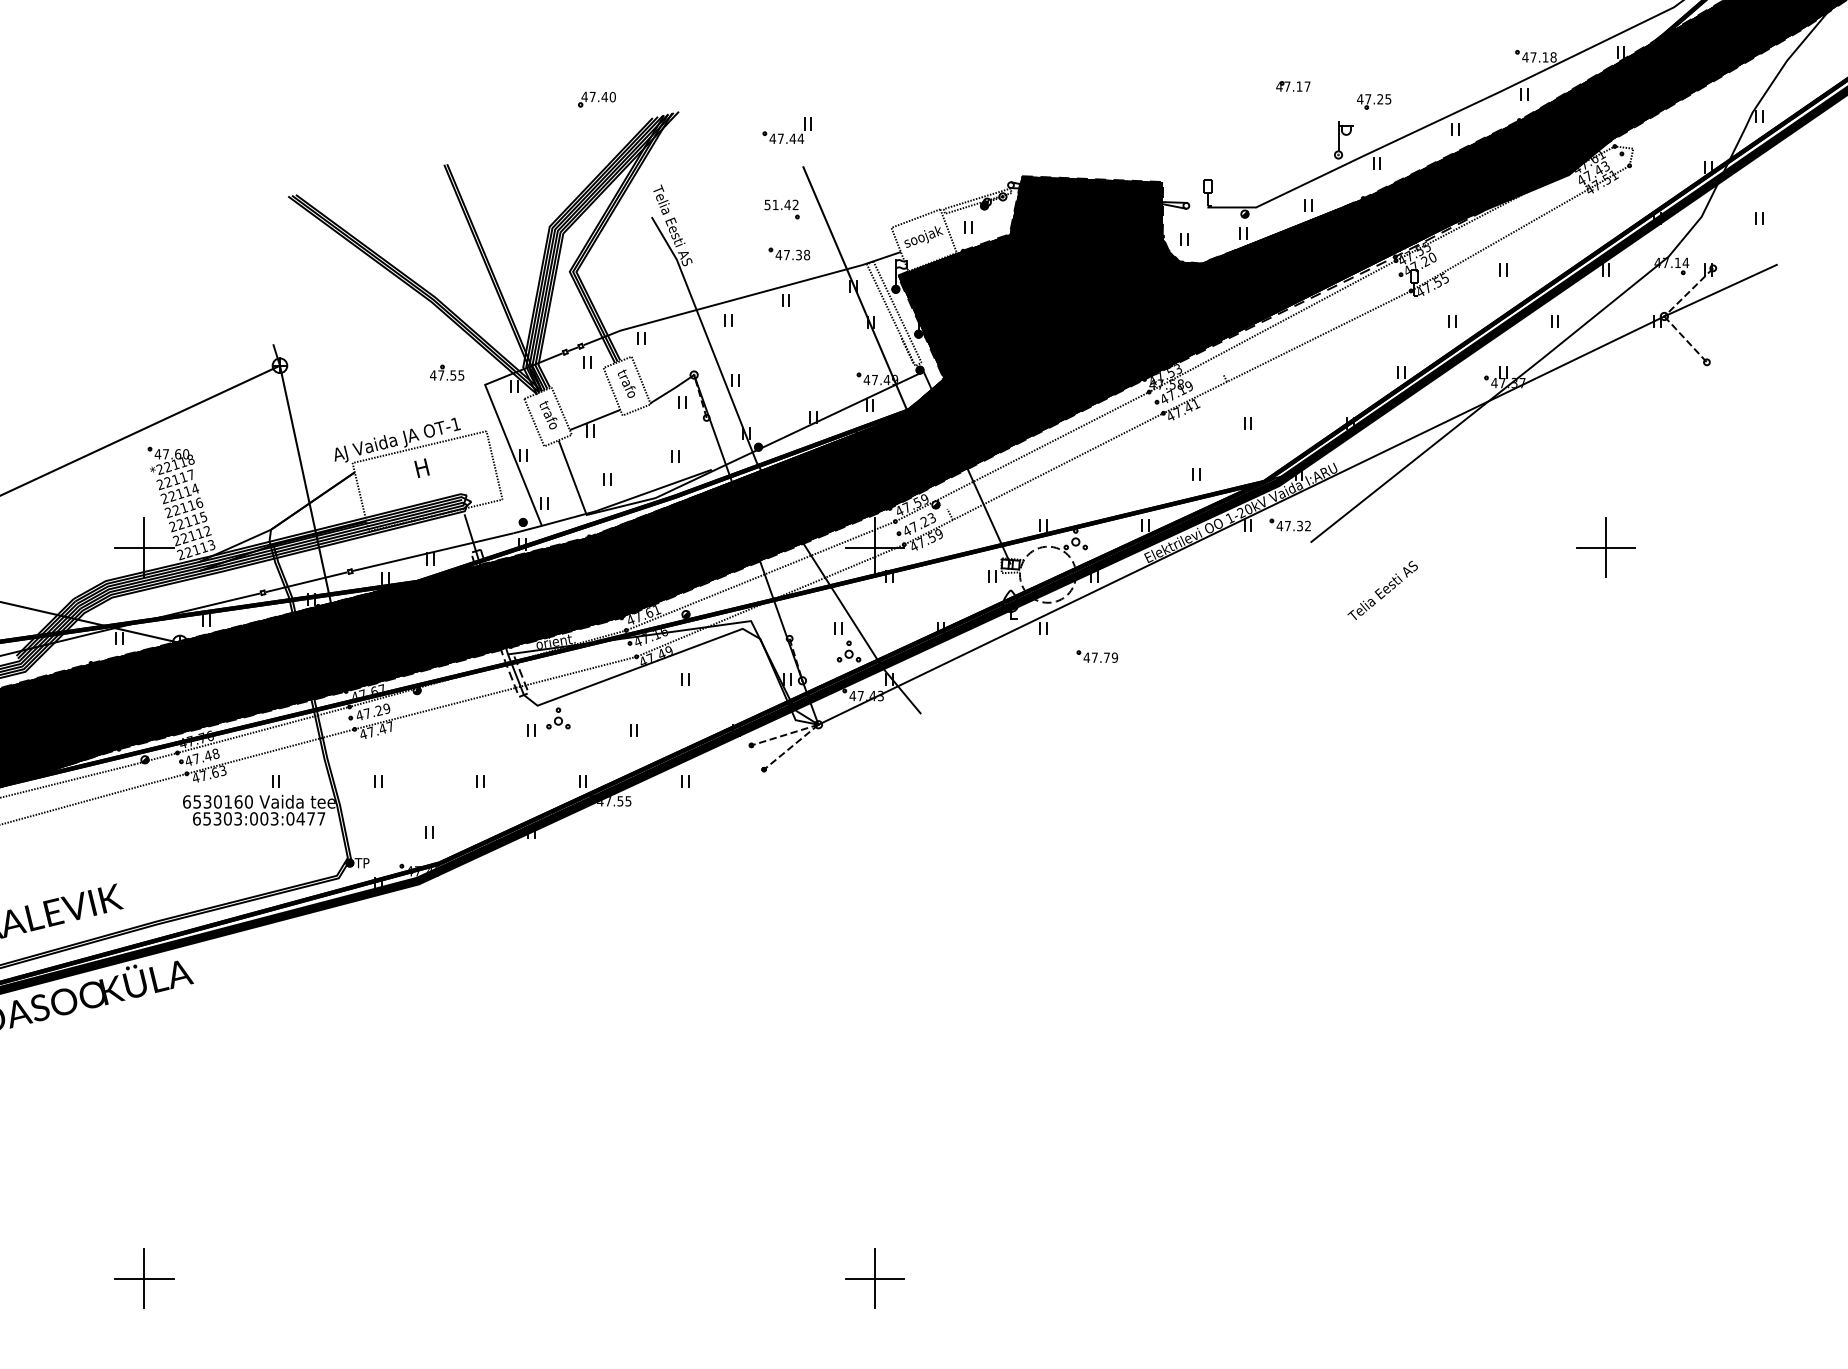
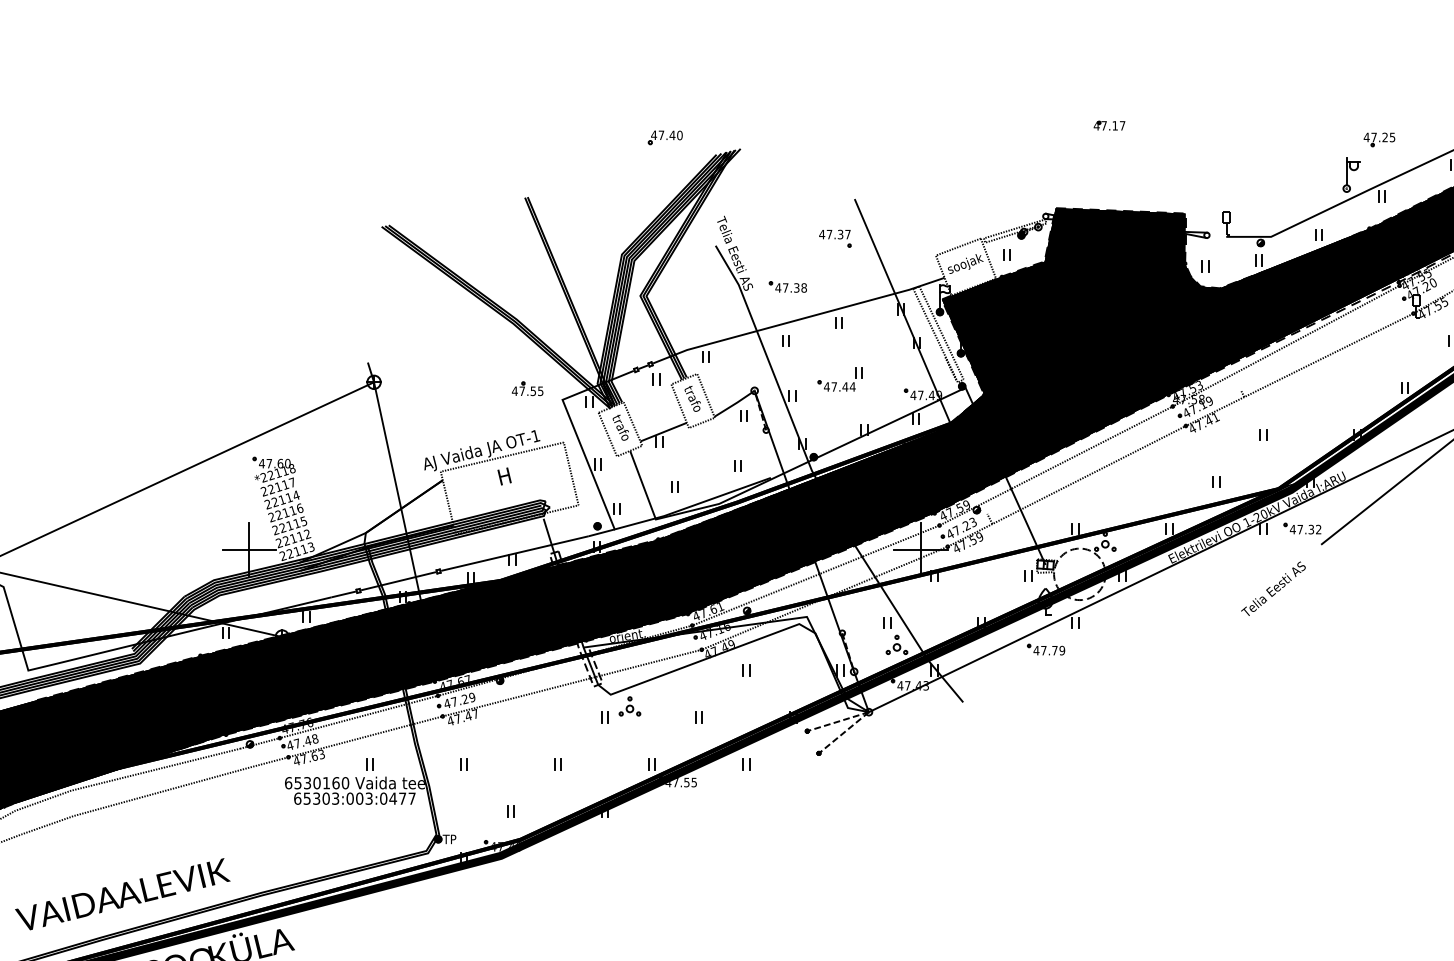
part: (1293, 86) -> (1109, 125), moved
part: (786, 130) -> (839, 379), moved
text: (781, 204) -> (834, 234), 51.42 -> 47.37
part: (789, 253) -> (788, 286), moved
text: (1382, 589) -> (1273, 587), moved
part: (1097, 656) -> (1046, 649), moved

